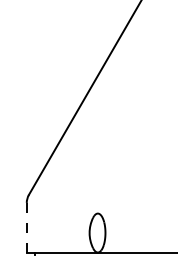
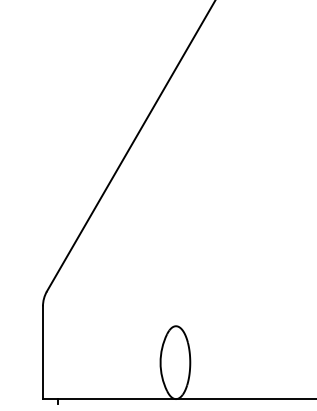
line: (26, 227) -> (42, 352), dashed -> solid

